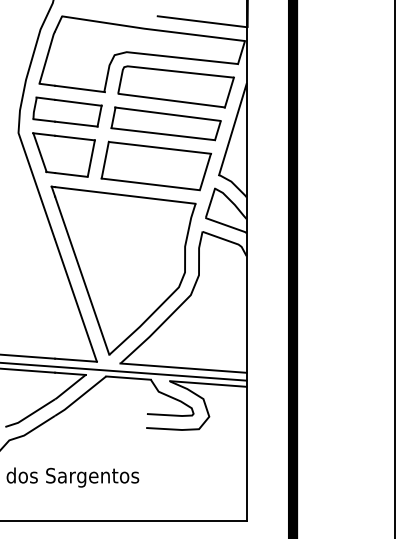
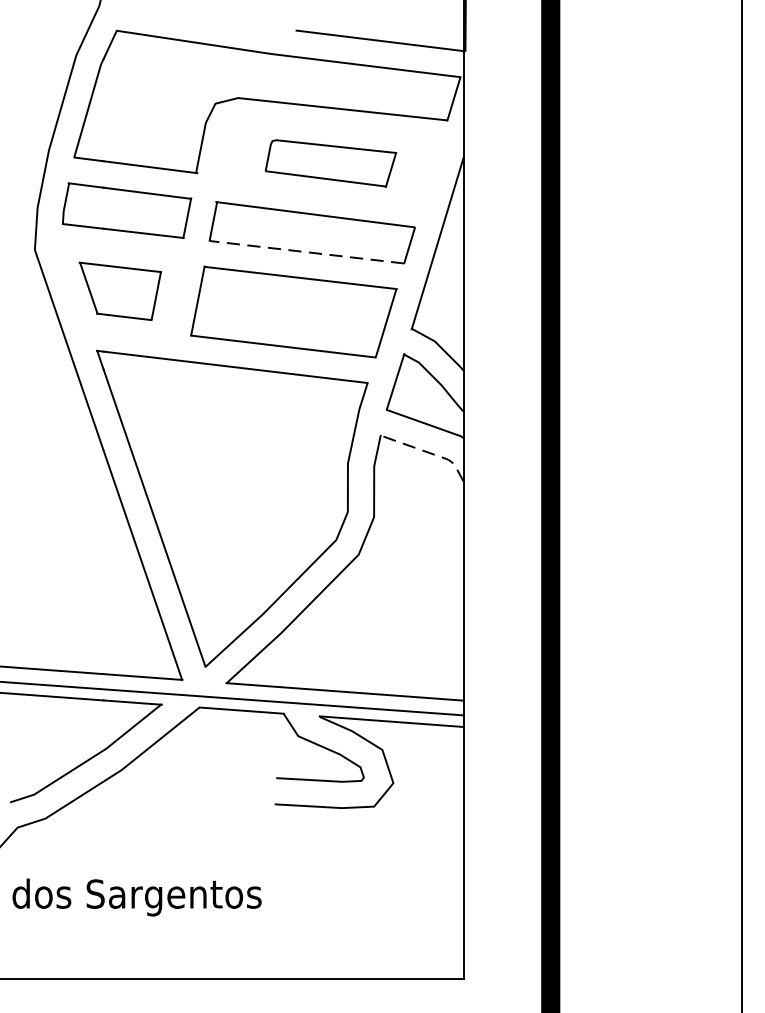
part: (175, 86) -> (329, 162), size x0.6
line: (162, 134) -> (305, 252), solid -> dashed
part: (63, 154) -> (119, 290), size x0.7
line: (228, 240) -> (429, 452), solid -> dashed

